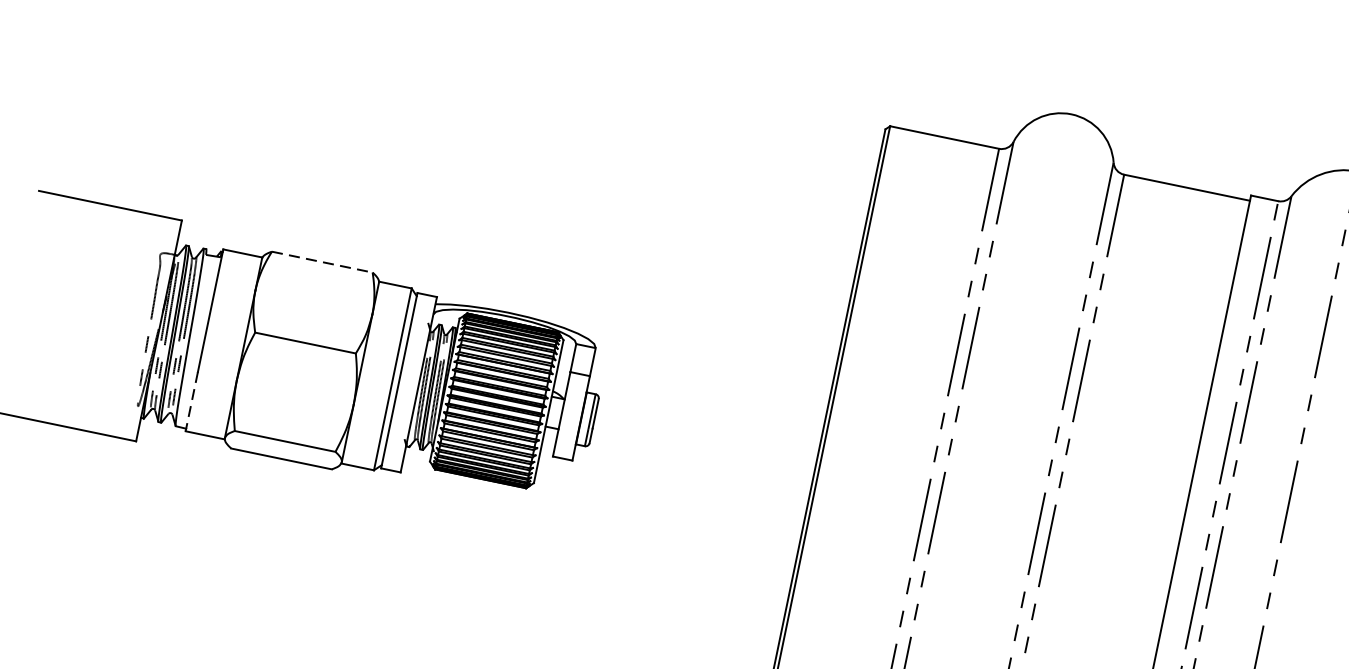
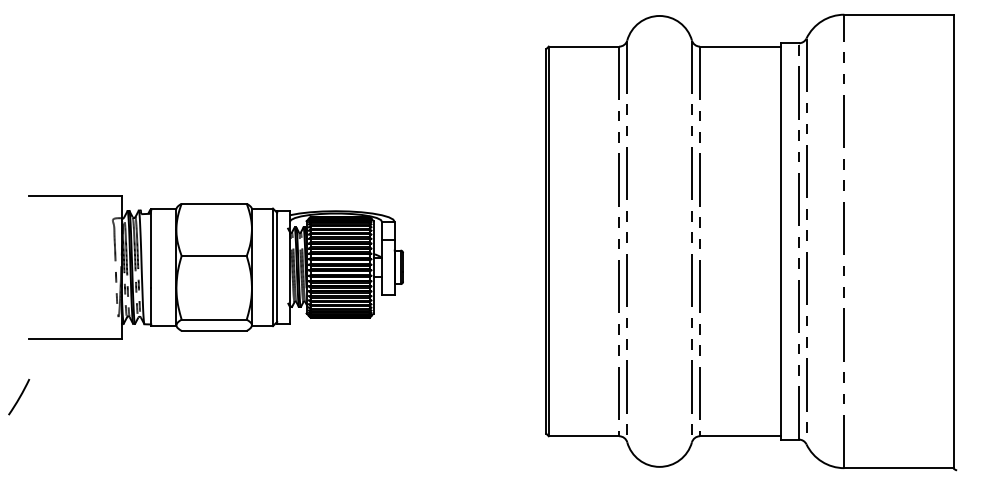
line: (322, 261) -> (214, 203), dashed -> solid
line: (192, 402) -> (151, 307), dashed -> solid

